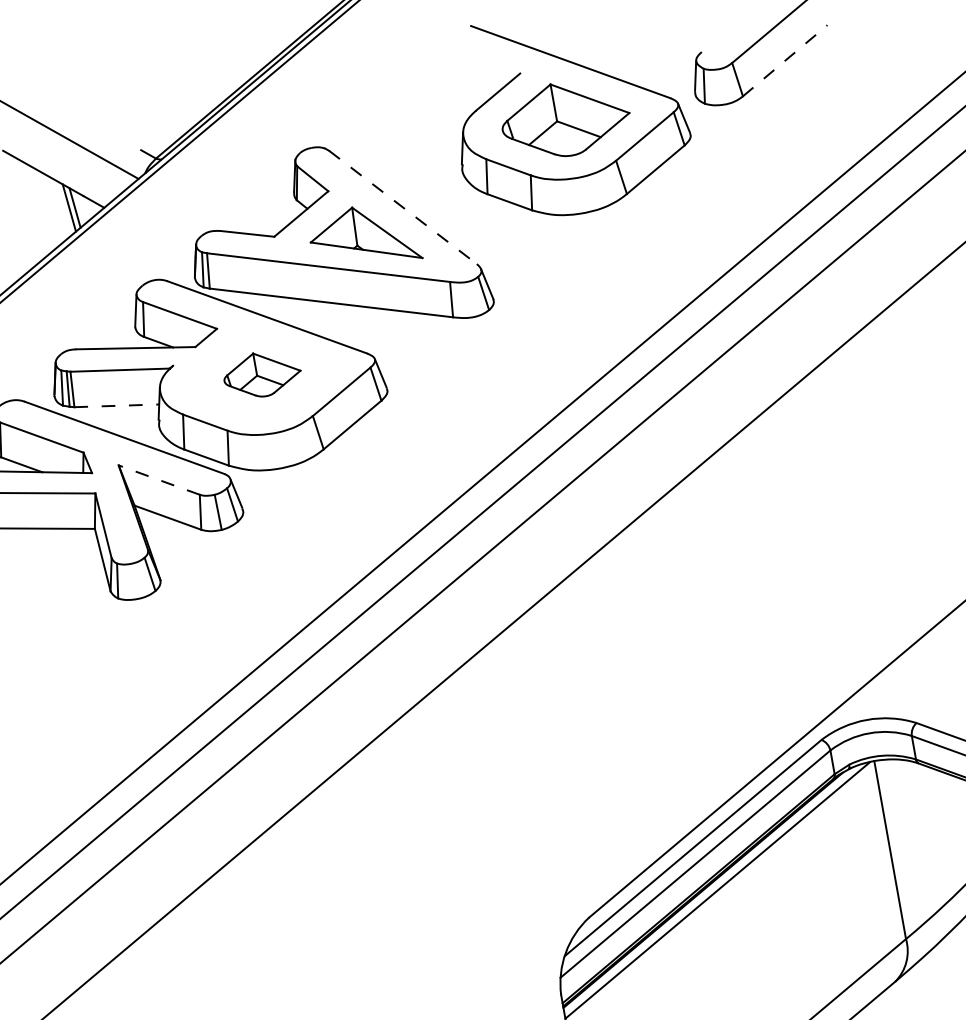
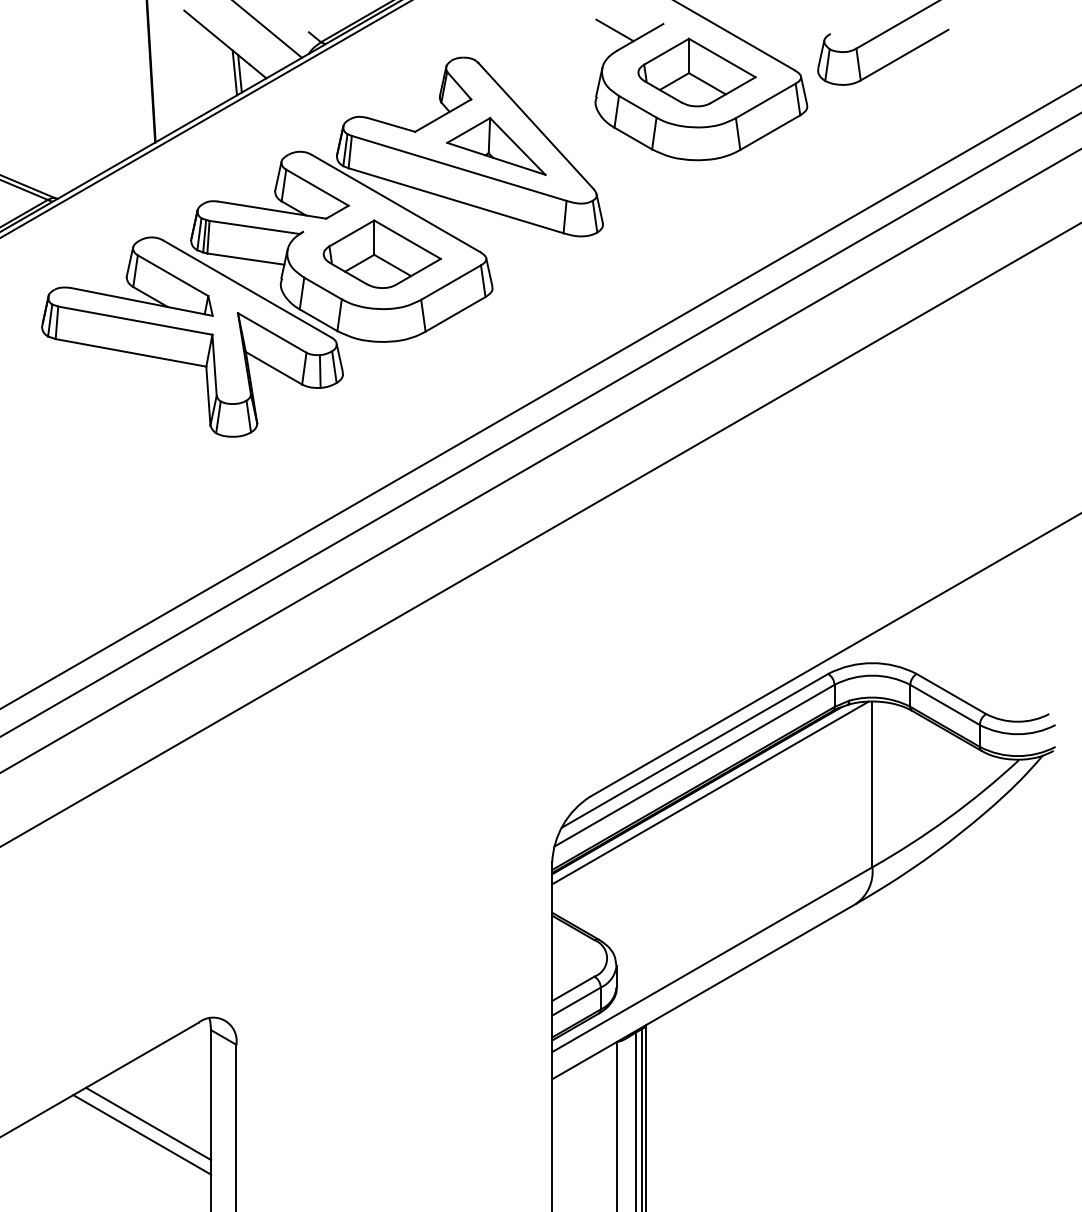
line: (785, 61) -> (904, 55), dashed -> solid
line: (468, 89) -> (614, 30), added
line: (403, 207) -> (536, 126), dashed -> solid
part: (261, 373) -> (381, 253), size x1.67
line: (116, 406) -> (245, 259), dashed -> solid
line: (159, 479) -> (272, 332), dashed -> solid

